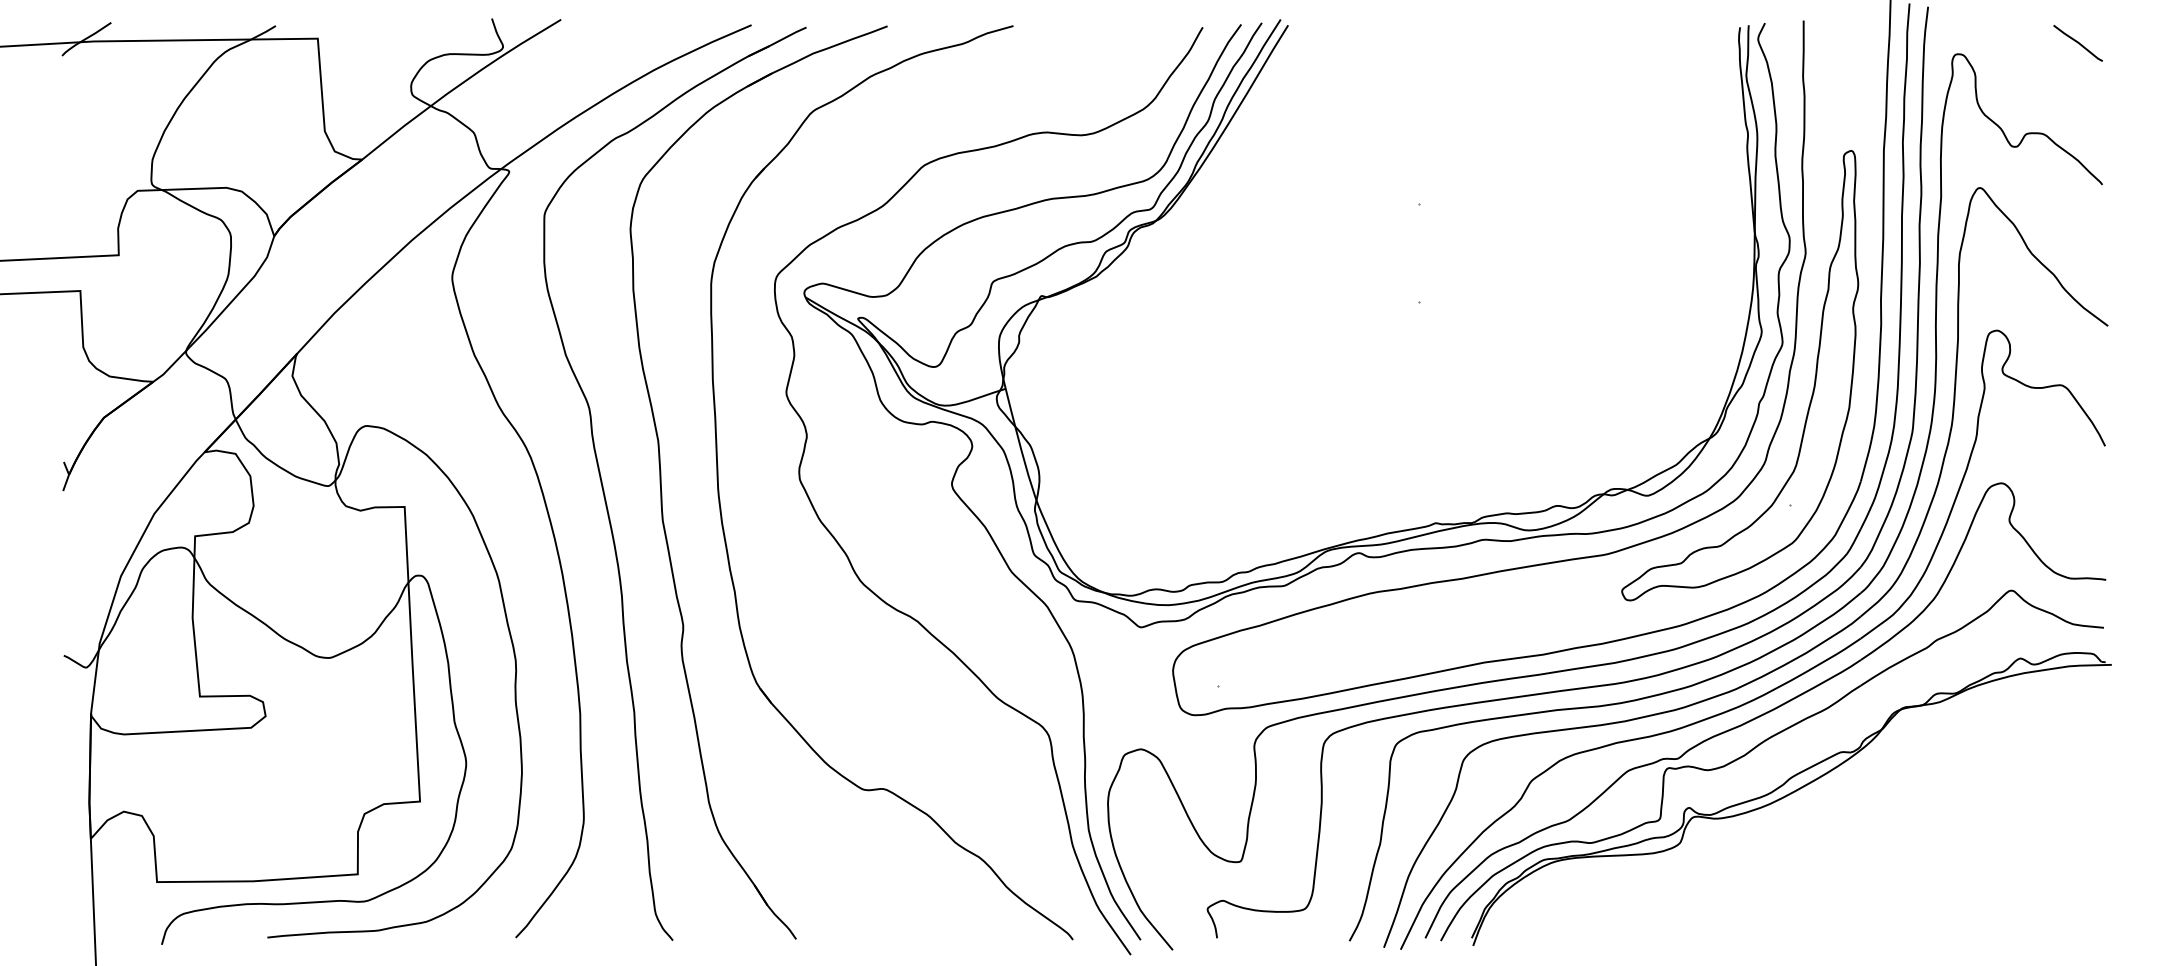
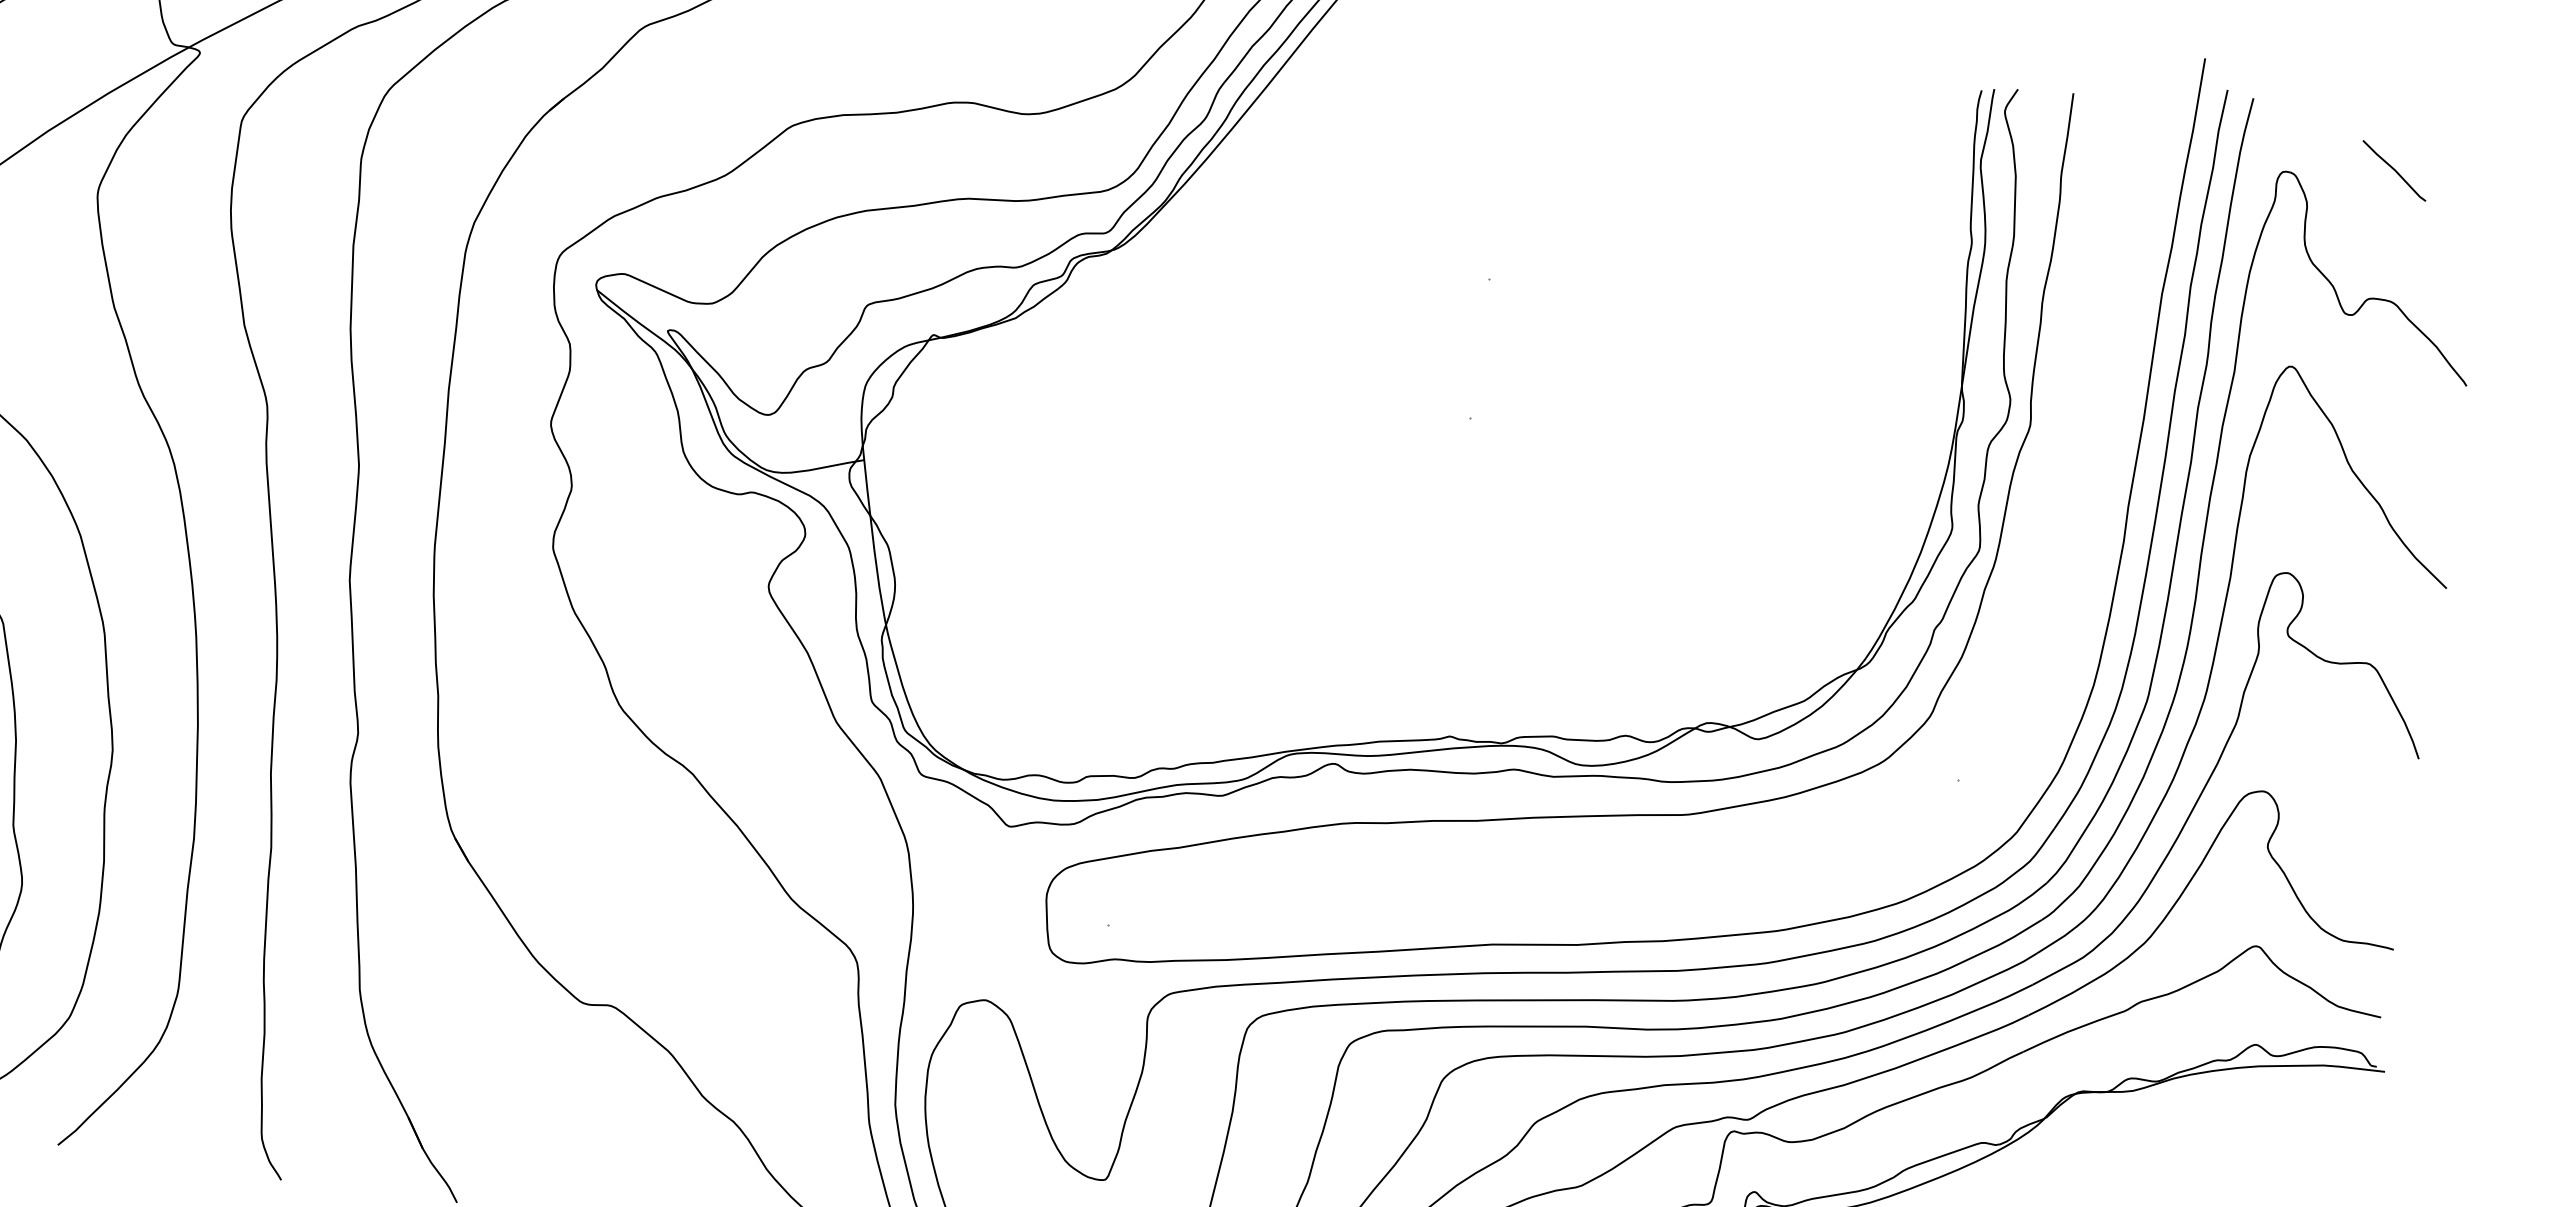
line: (2077, 42) -> (2393, 169), moved
part: (1812, 390) -> (2012, 621), removed

